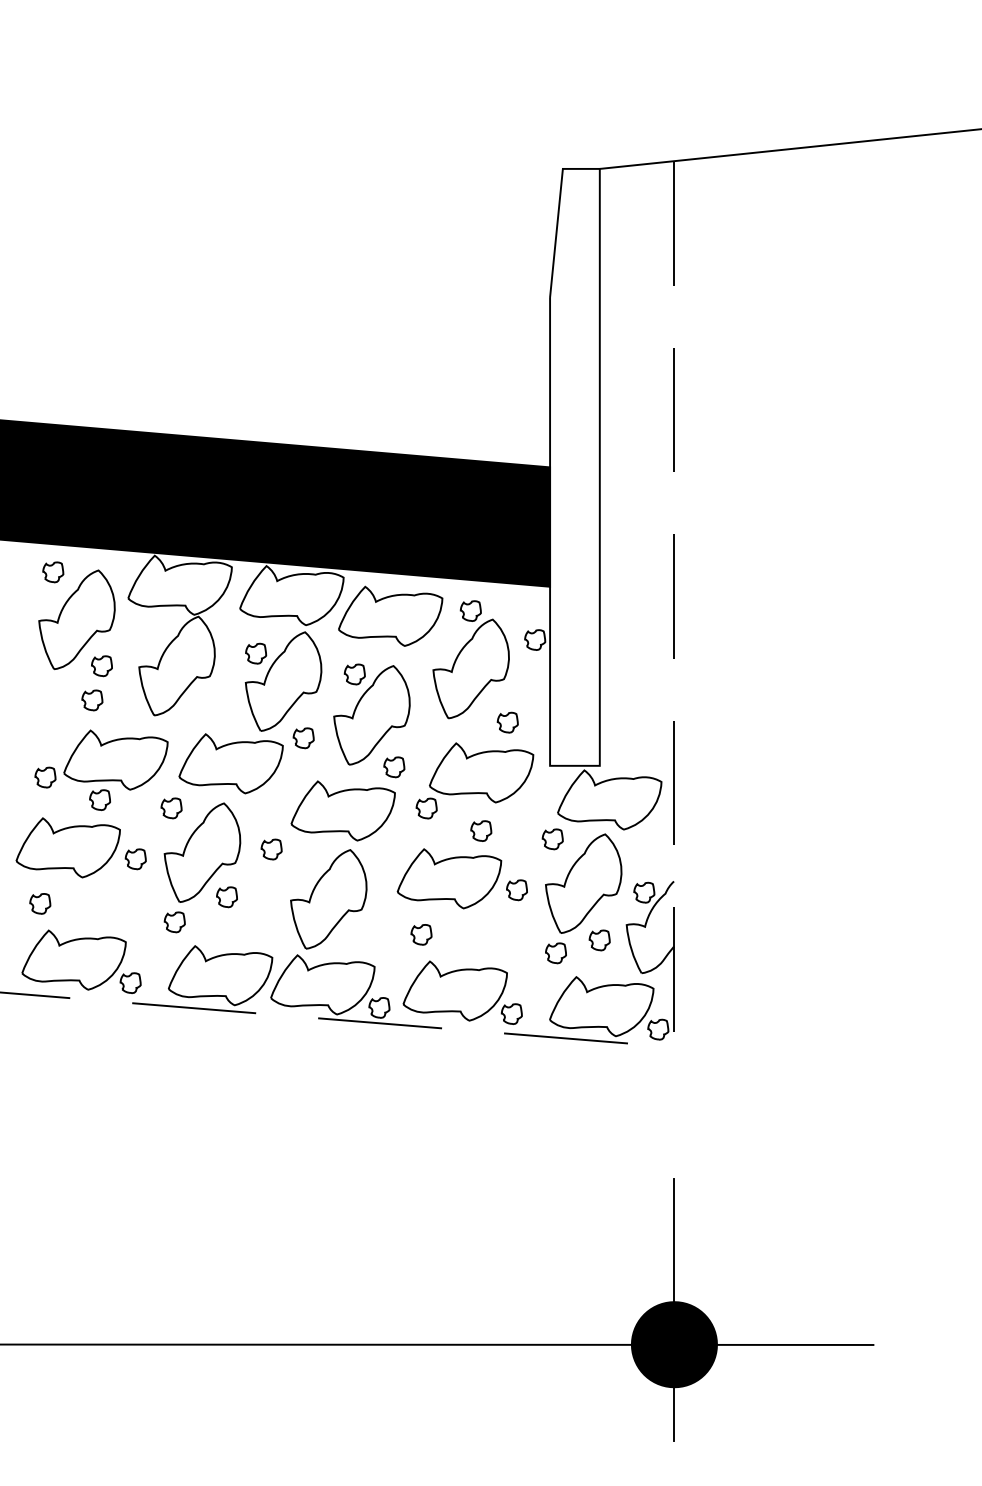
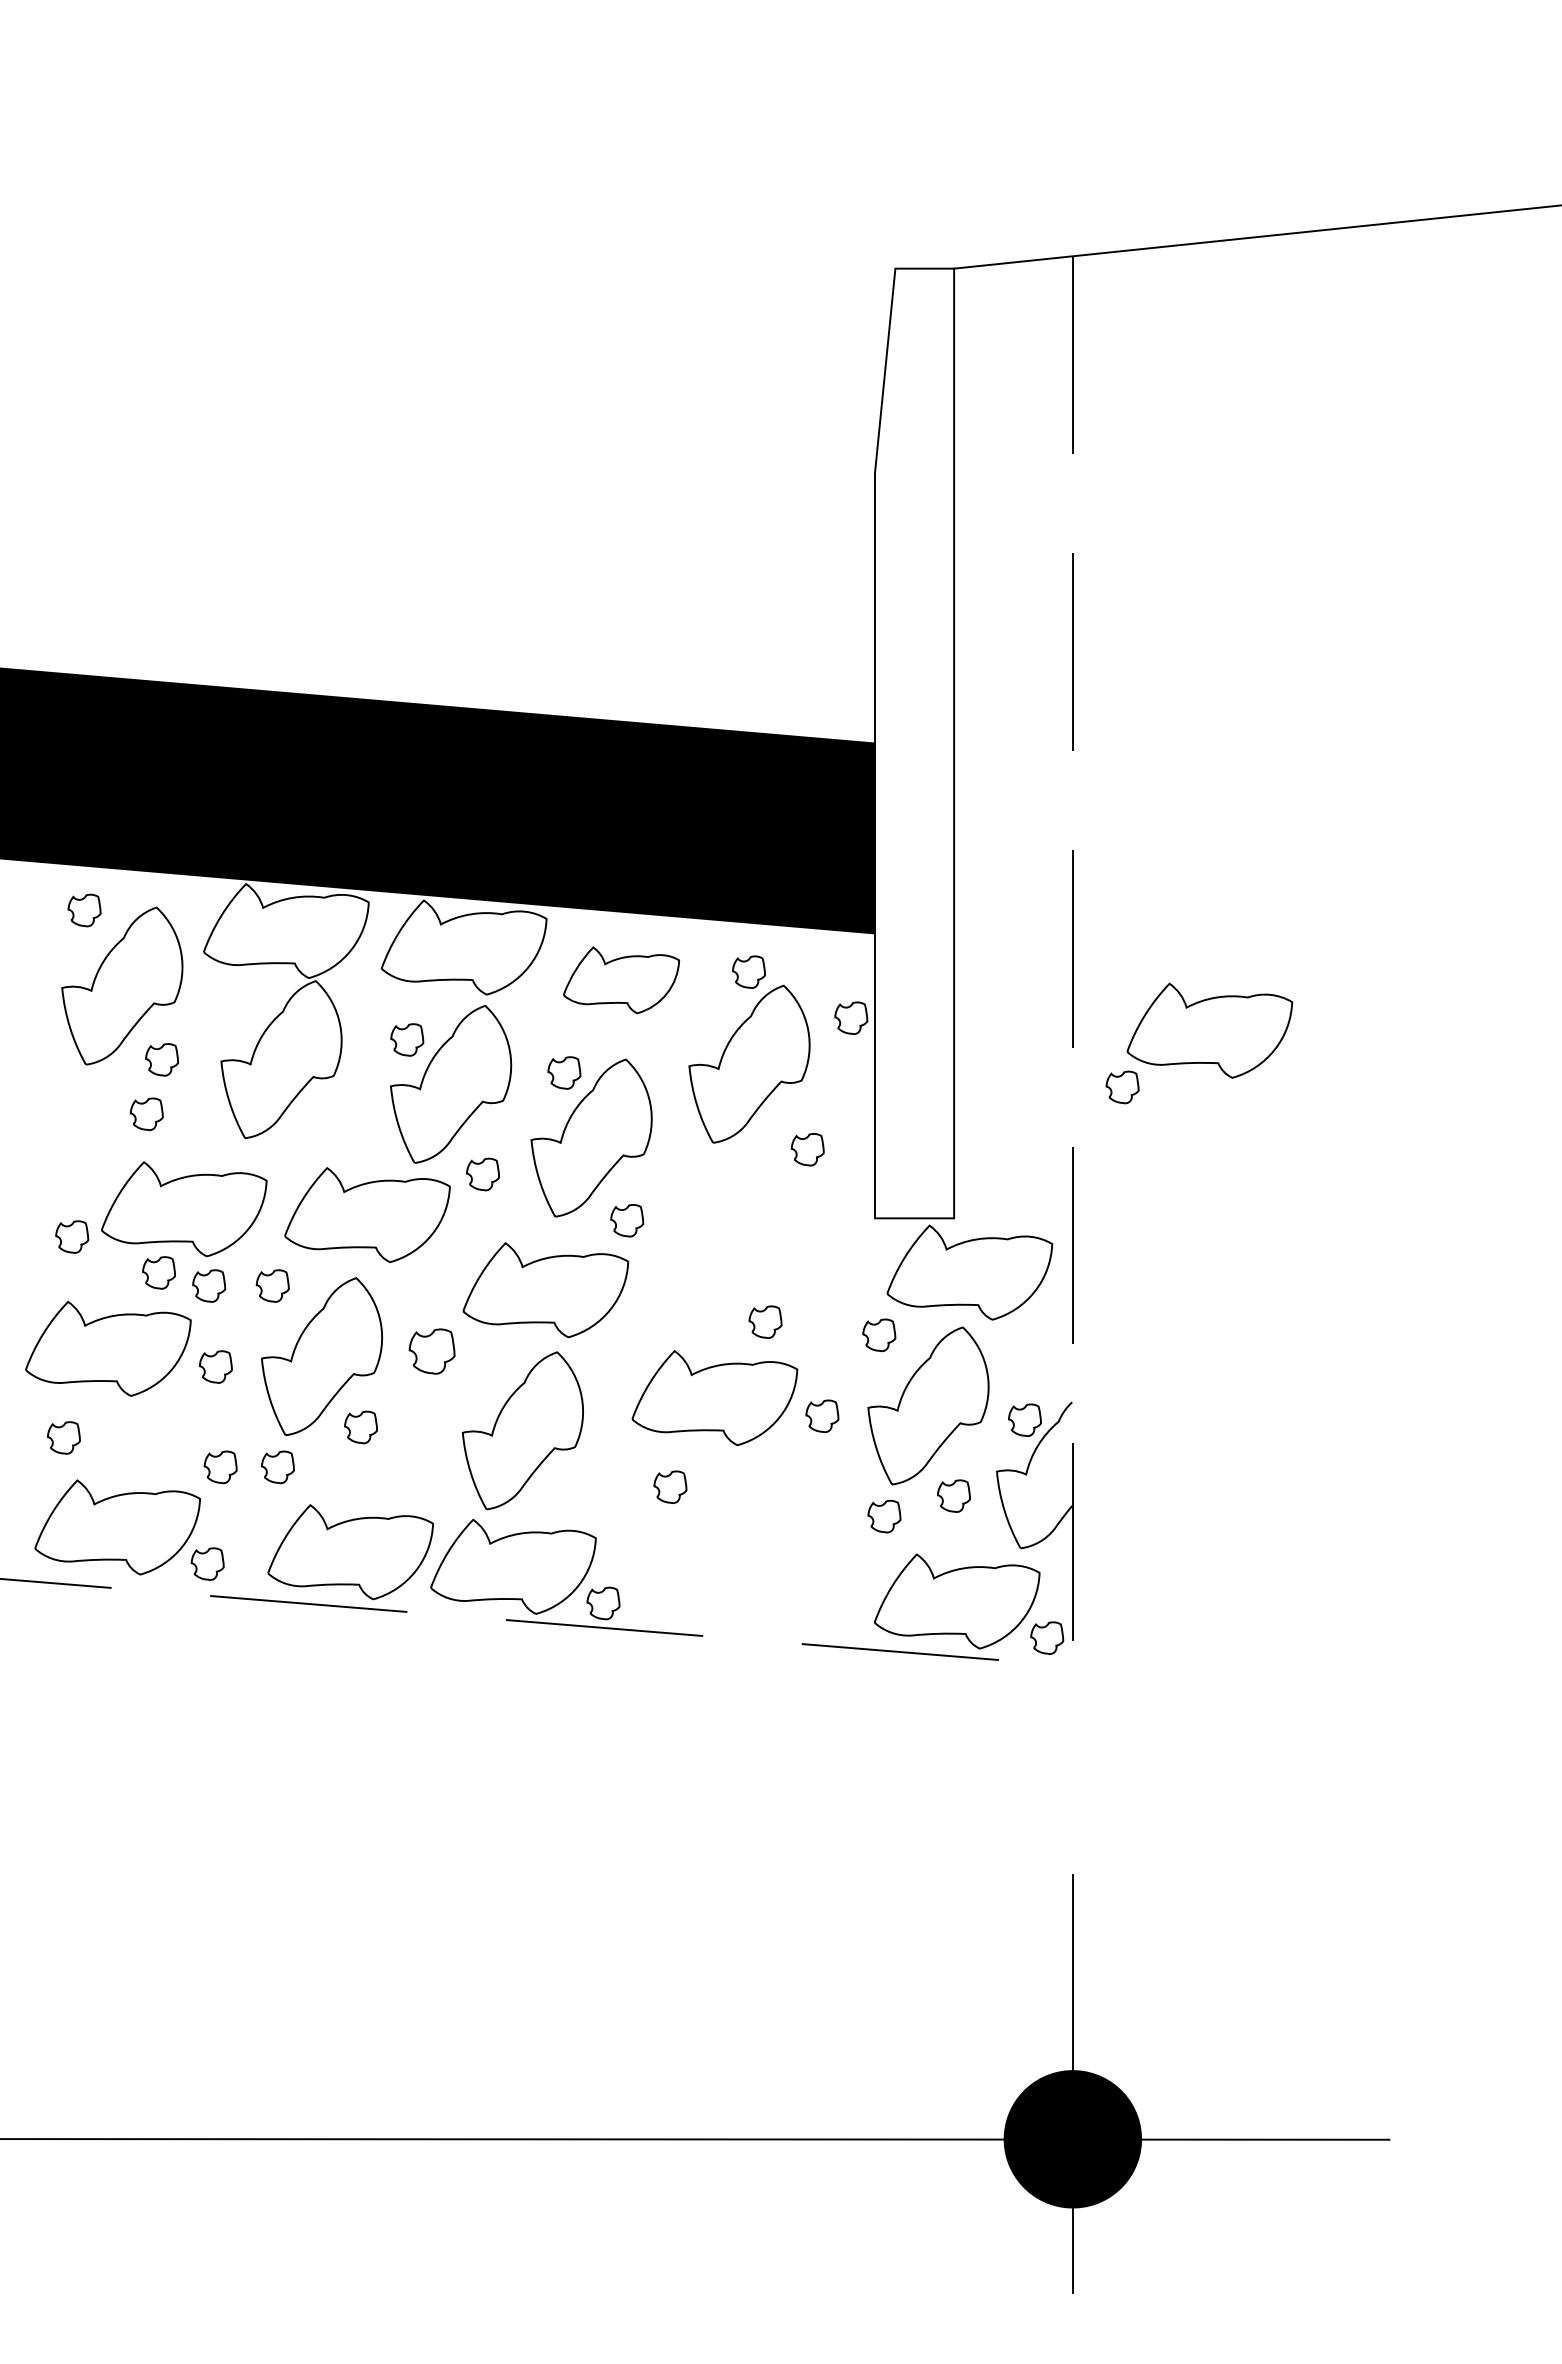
part: (390, 615) -> (621, 979), size x0.7
part: (474, 780) -> (1198, 1042), moved
part: (131, 808) -> (209, 1286), added
part: (271, 849) -> (431, 1351), size x1.4
part: (138, 922) -> (220, 1467), added
part: (462, 992) -> (735, 1578), removed

